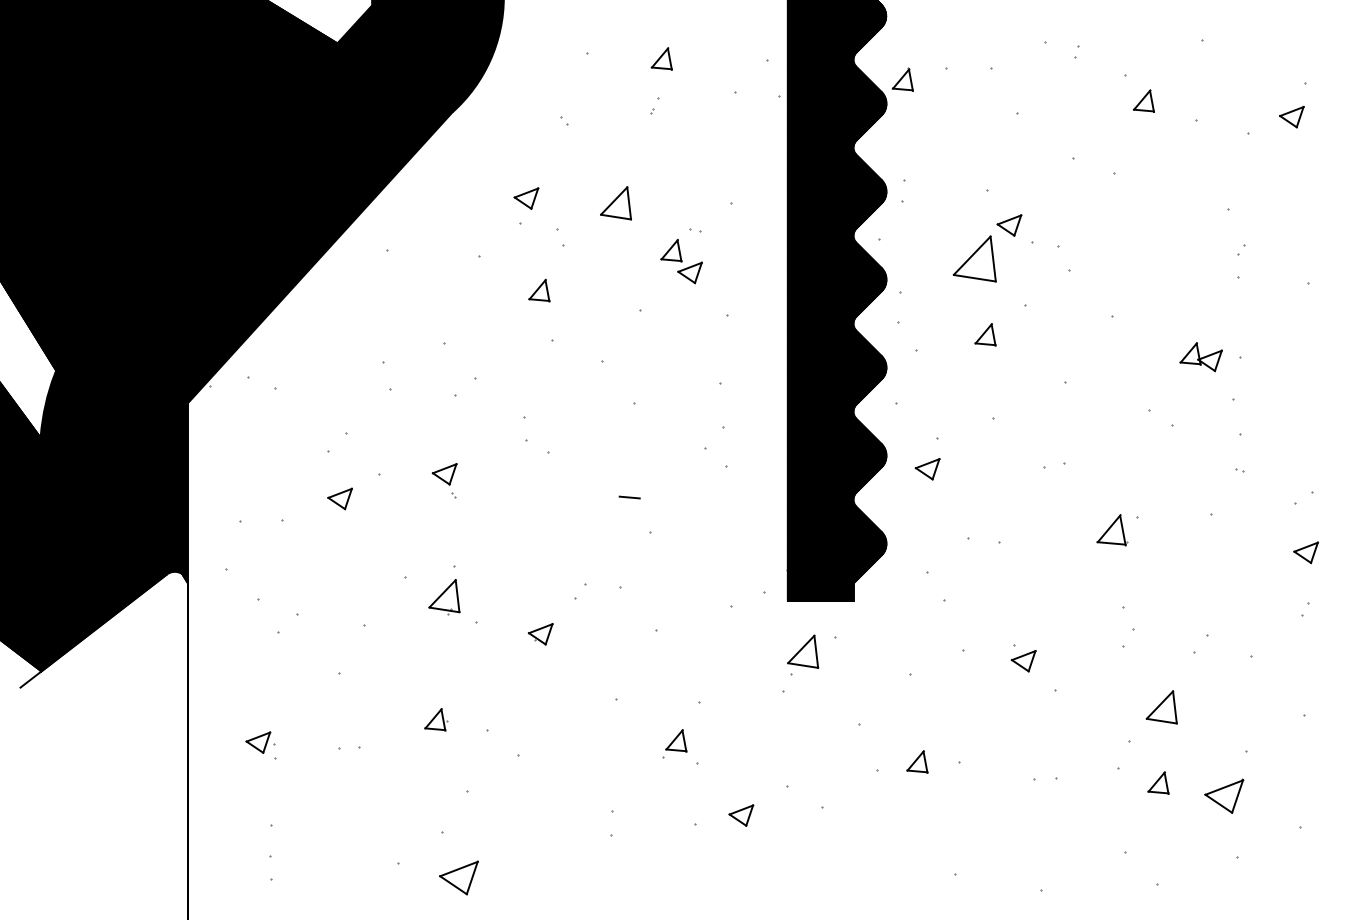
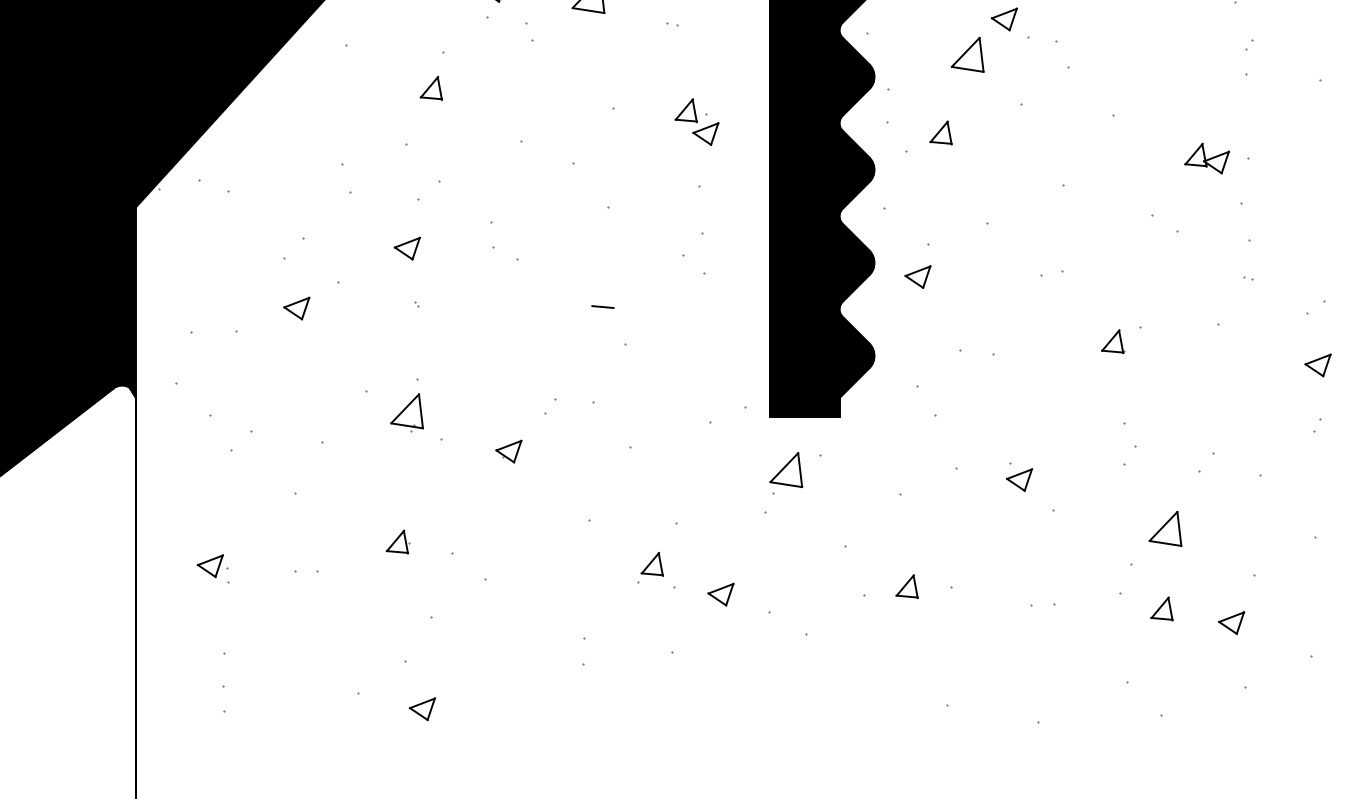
part: (974, 258) -> (967, 54), size x0.71
part: (681, 261) -> (696, 121), moved
part: (539, 290) -> (431, 88), moved
part: (985, 334) -> (941, 132), moved
part: (444, 474) -> (407, 248), moved
part: (1112, 530) -> (1113, 341), size x0.71
part: (1224, 796) -> (1231, 623), size x0.62
part: (741, 815) -> (721, 594), moved
part: (458, 877) -> (421, 708), size x0.62

